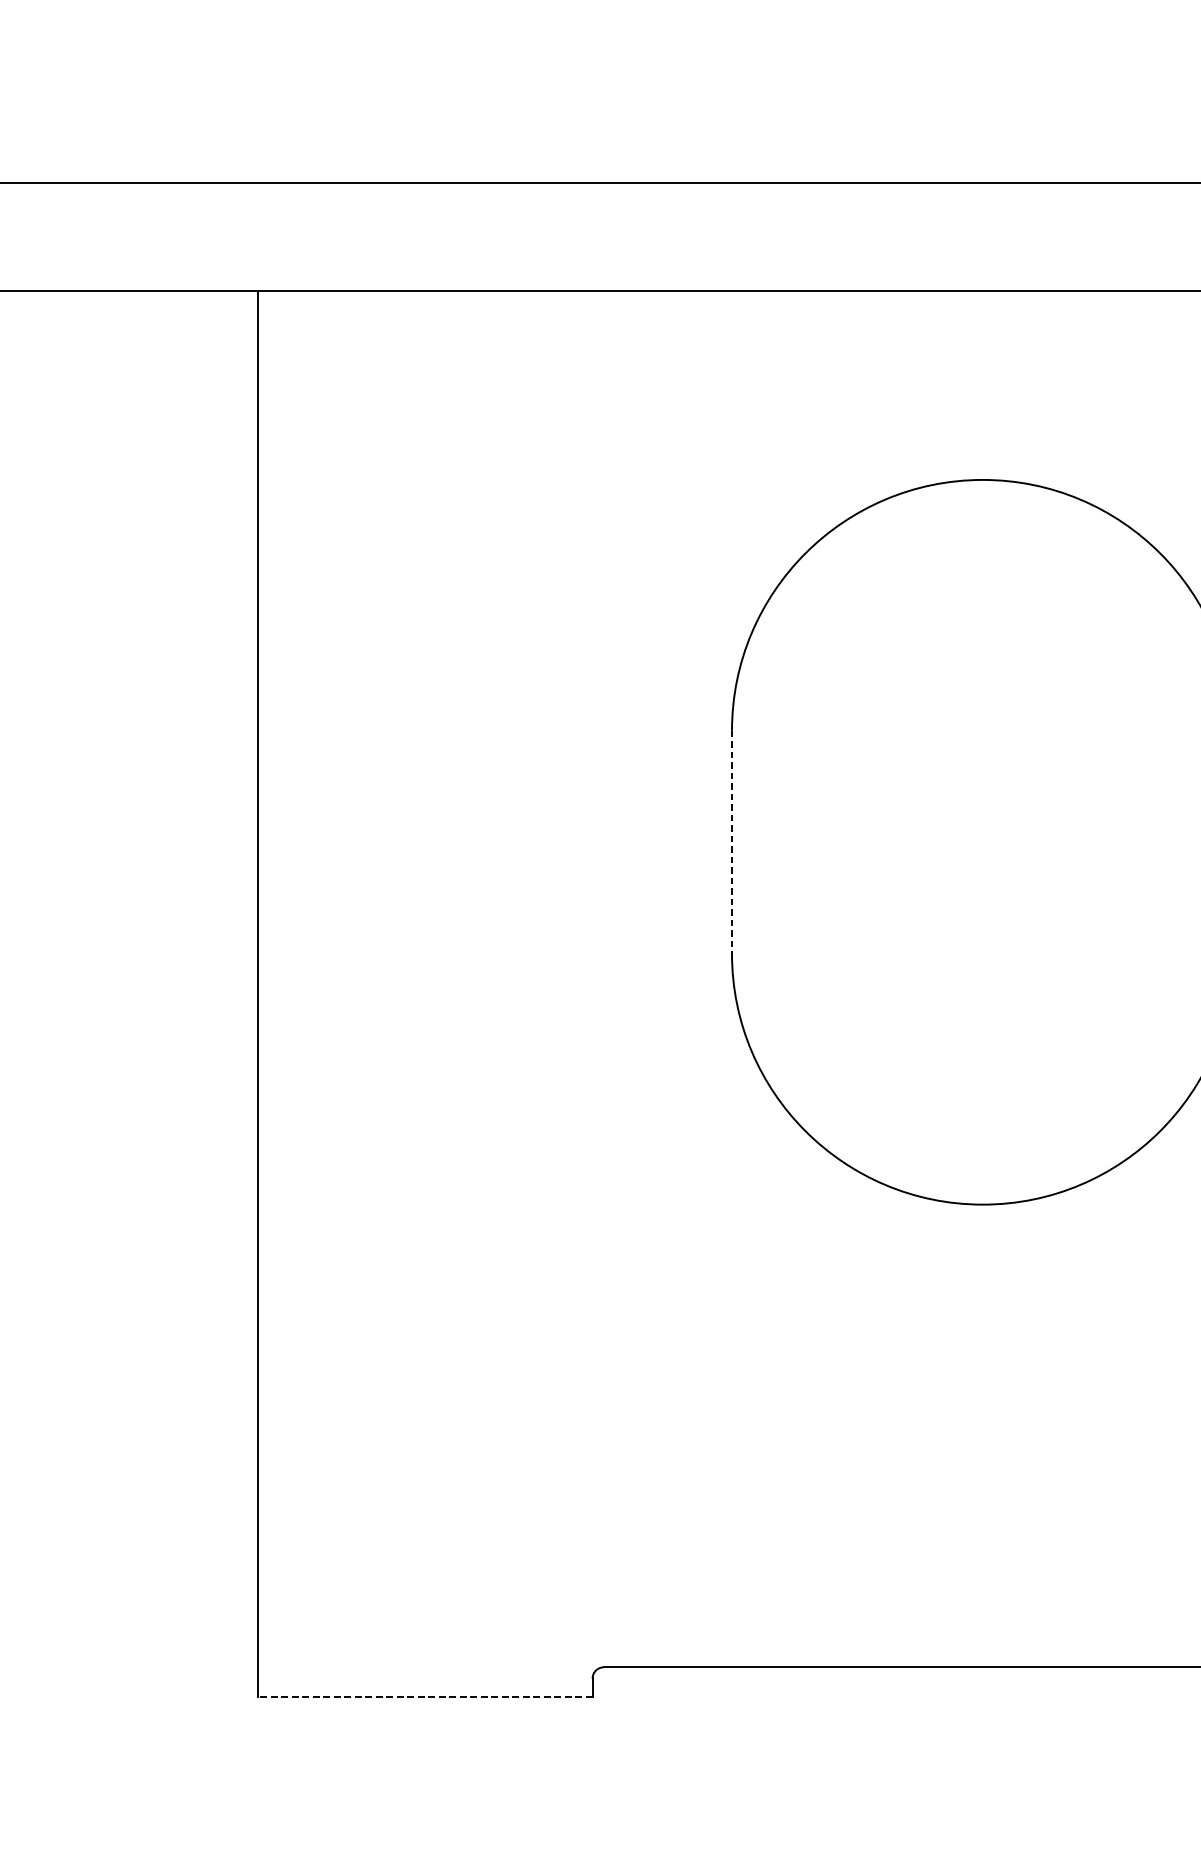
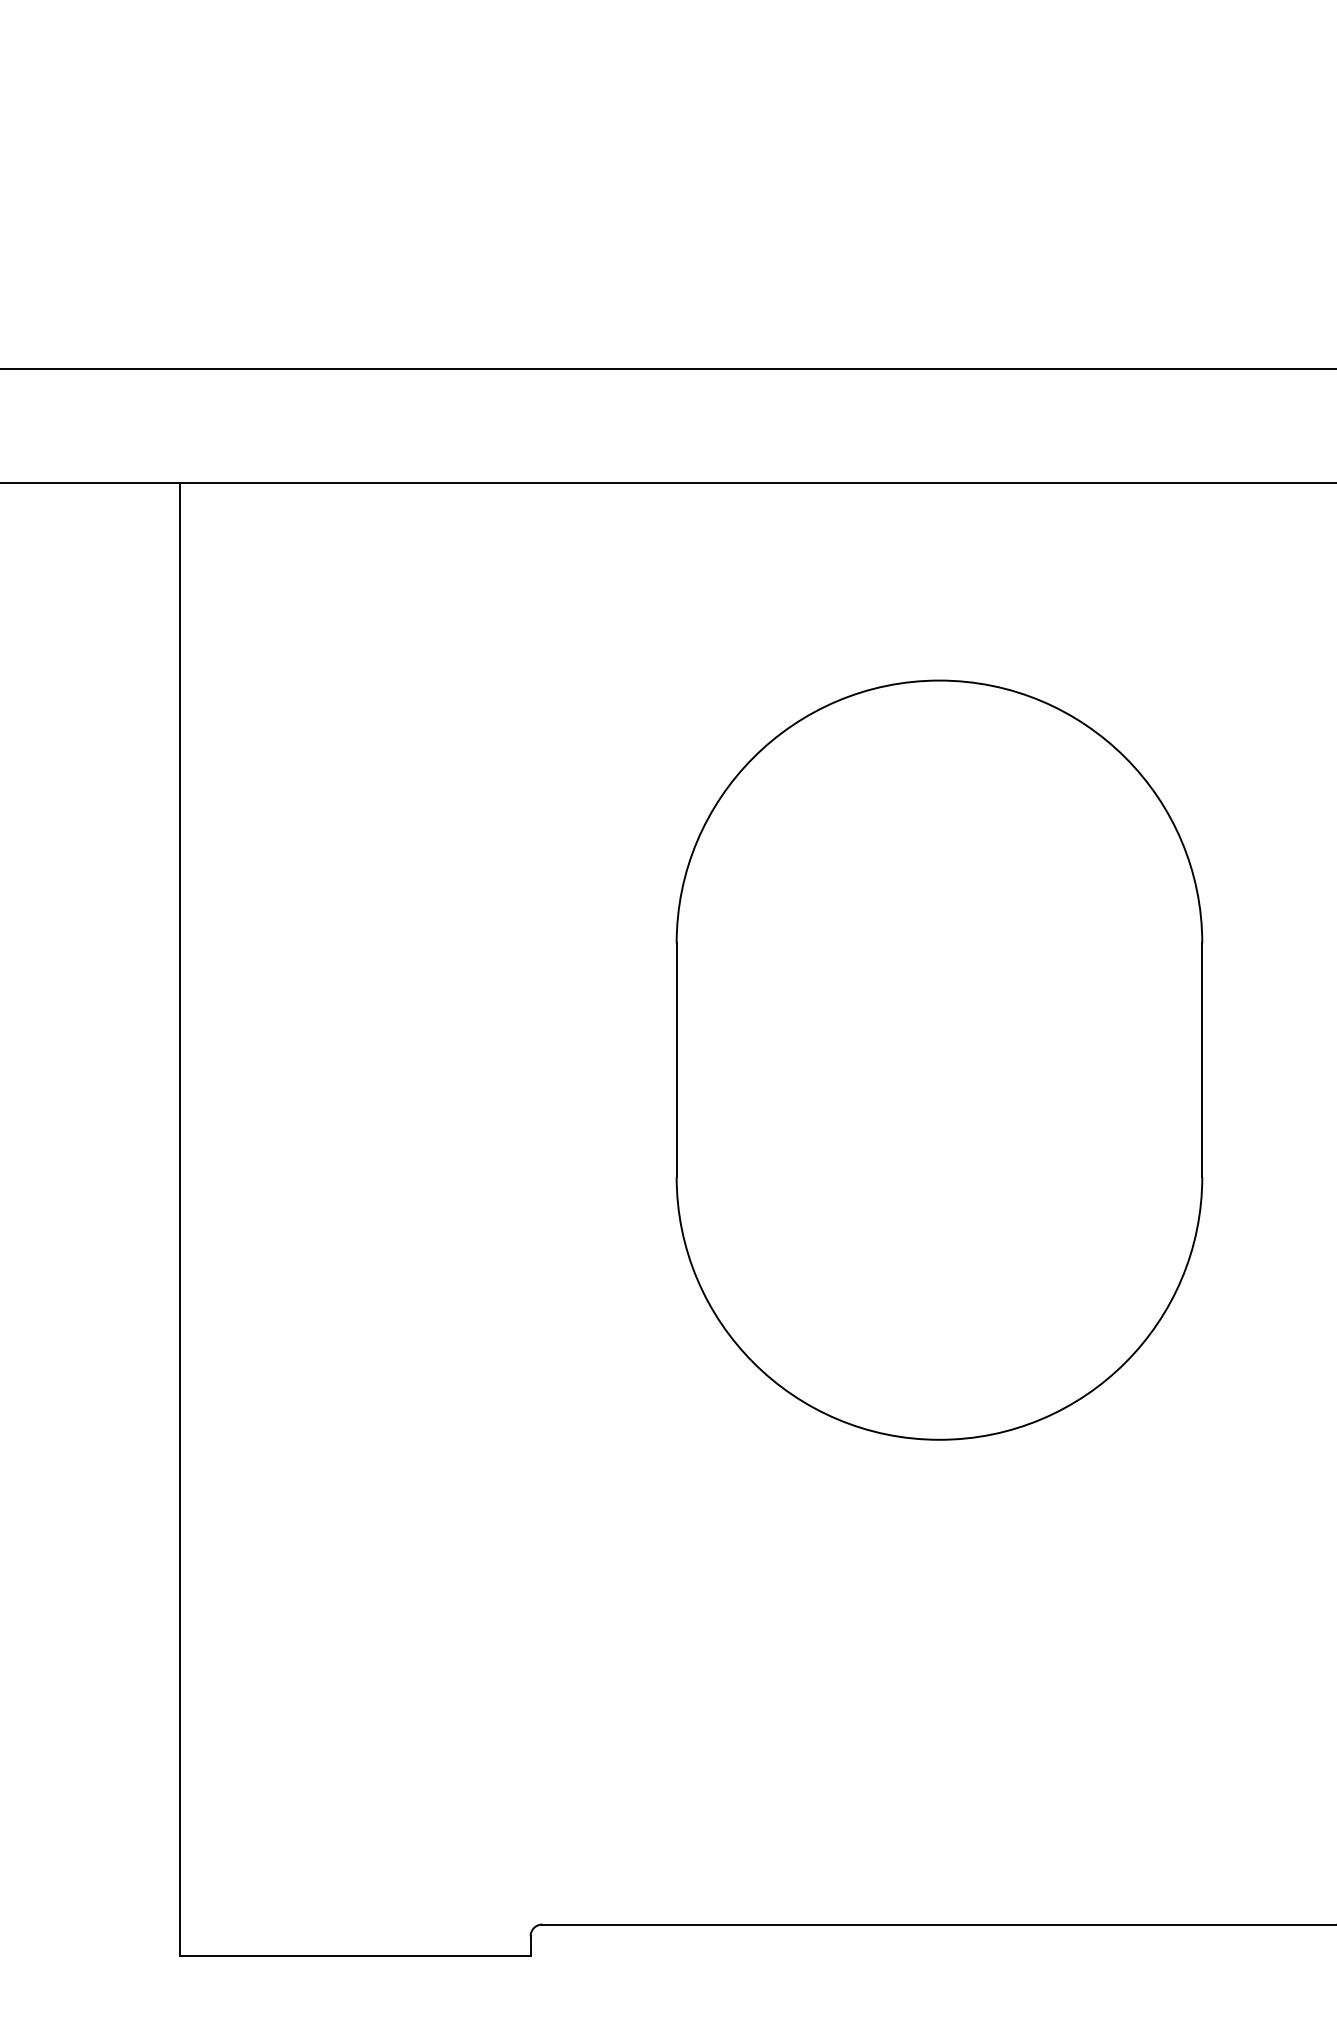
line: (731, 842) -> (676, 1060), dashed -> solid
line: (424, 1696) -> (354, 1955), dashed -> solid

